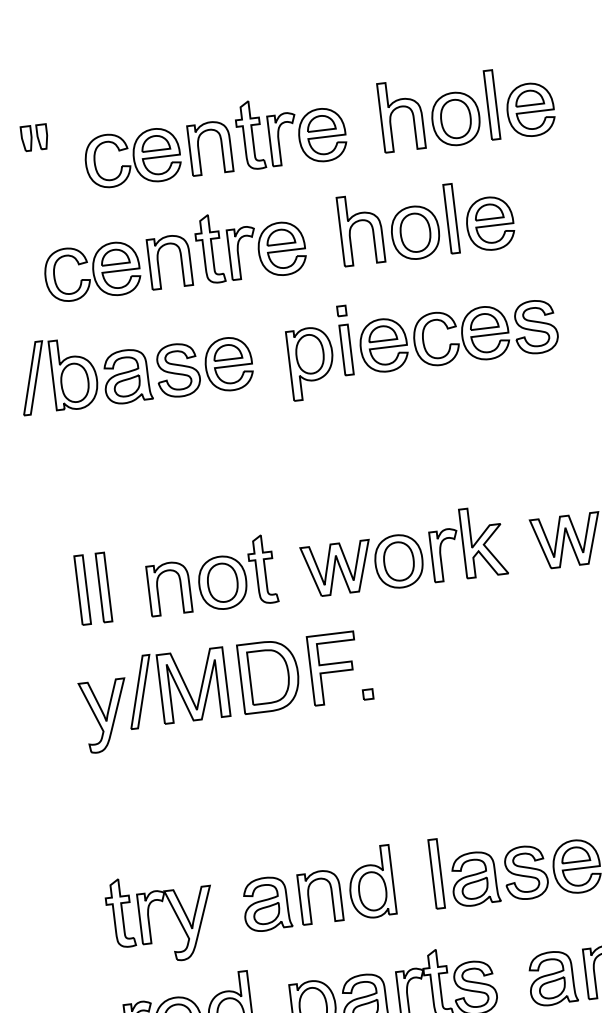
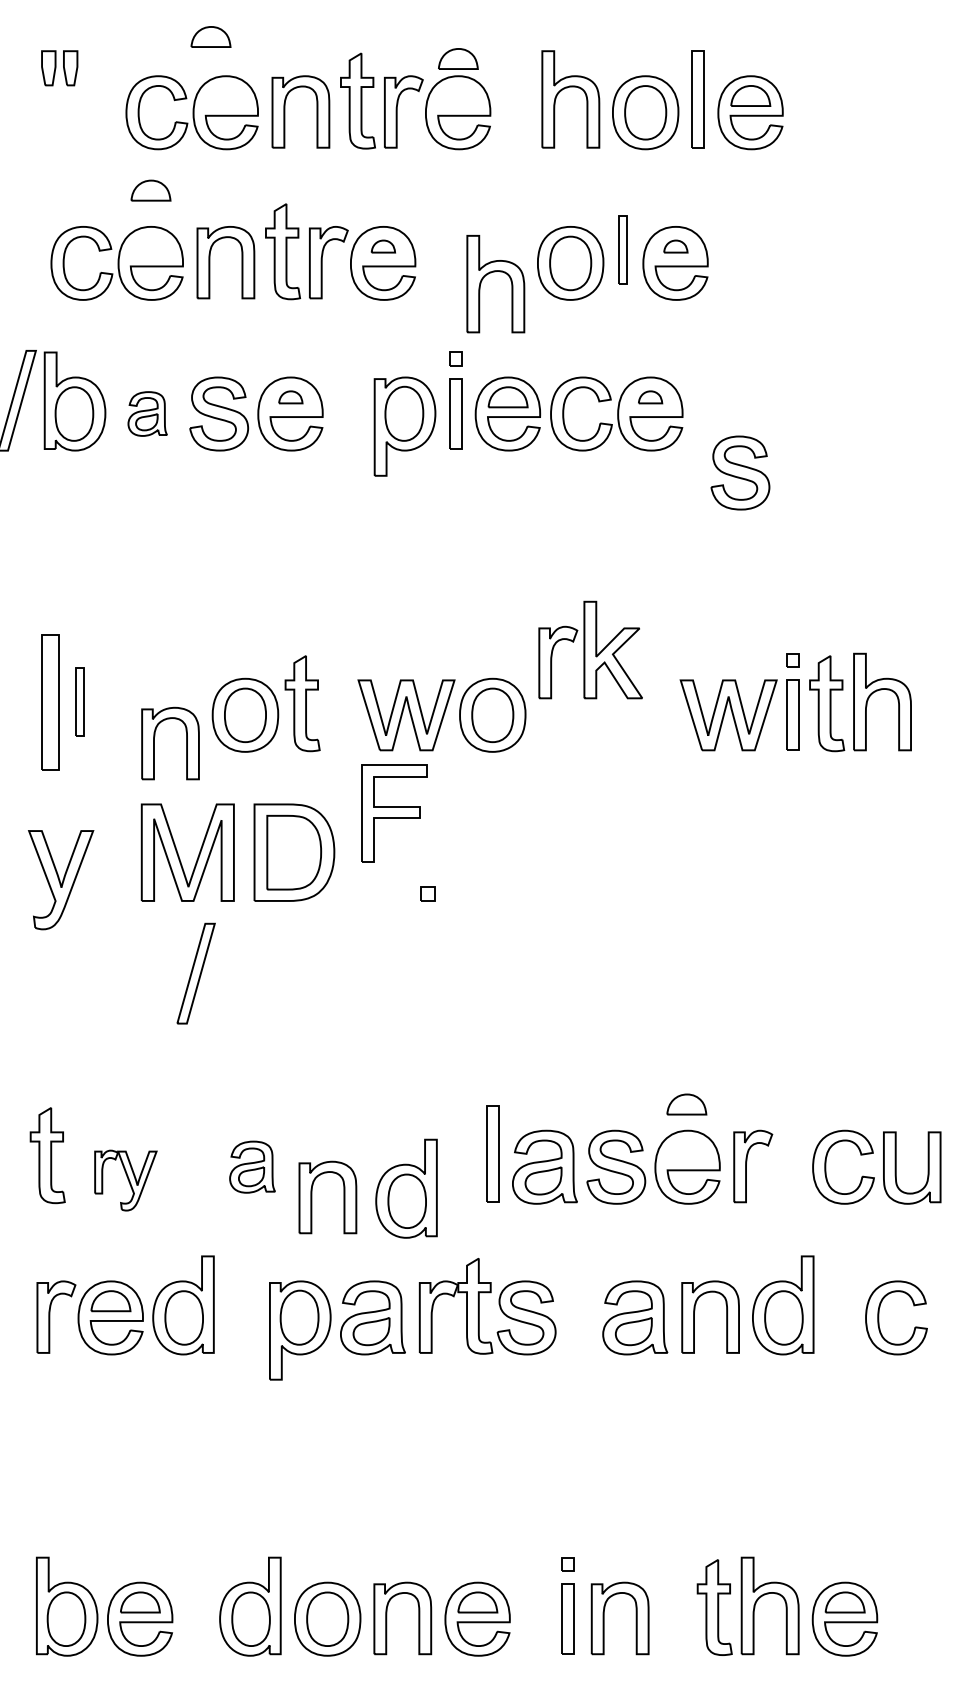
part: (321, 122) -> (458, 58), moved
part: (155, 142) -> (210, 36), moved
part: (488, 211) -> (675, 246), size x0.6
part: (451, 218) -> (622, 249), size x0.7
part: (357, 222) -> (491, 273), moved
part: (280, 236) -> (383, 246), size x0.6
part: (114, 256) -> (150, 190), moved
part: (483, 321) -> (650, 397), size x0.6
part: (535, 326) -> (740, 472), moved
part: (227, 352) -> (290, 397), size x0.6
part: (126, 376) -> (147, 413), size x0.6
part: (467, 543) -> (590, 649), moved
part: (103, 587) -> (79, 701), size x0.7
part: (81, 589) -> (49, 701), size x1.4
part: (157, 590) -> (154, 743), moved
part: (334, 668) -> (394, 813), moved
part: (139, 691) -> (195, 973), moved
part: (575, 854) -> (686, 1104), moved
part: (371, 882) -> (406, 1188), moved
part: (309, 898) -> (312, 1197), moved
part: (266, 903) -> (252, 1166), size x0.7
part: (177, 924) -> (125, 1180), size x0.6

